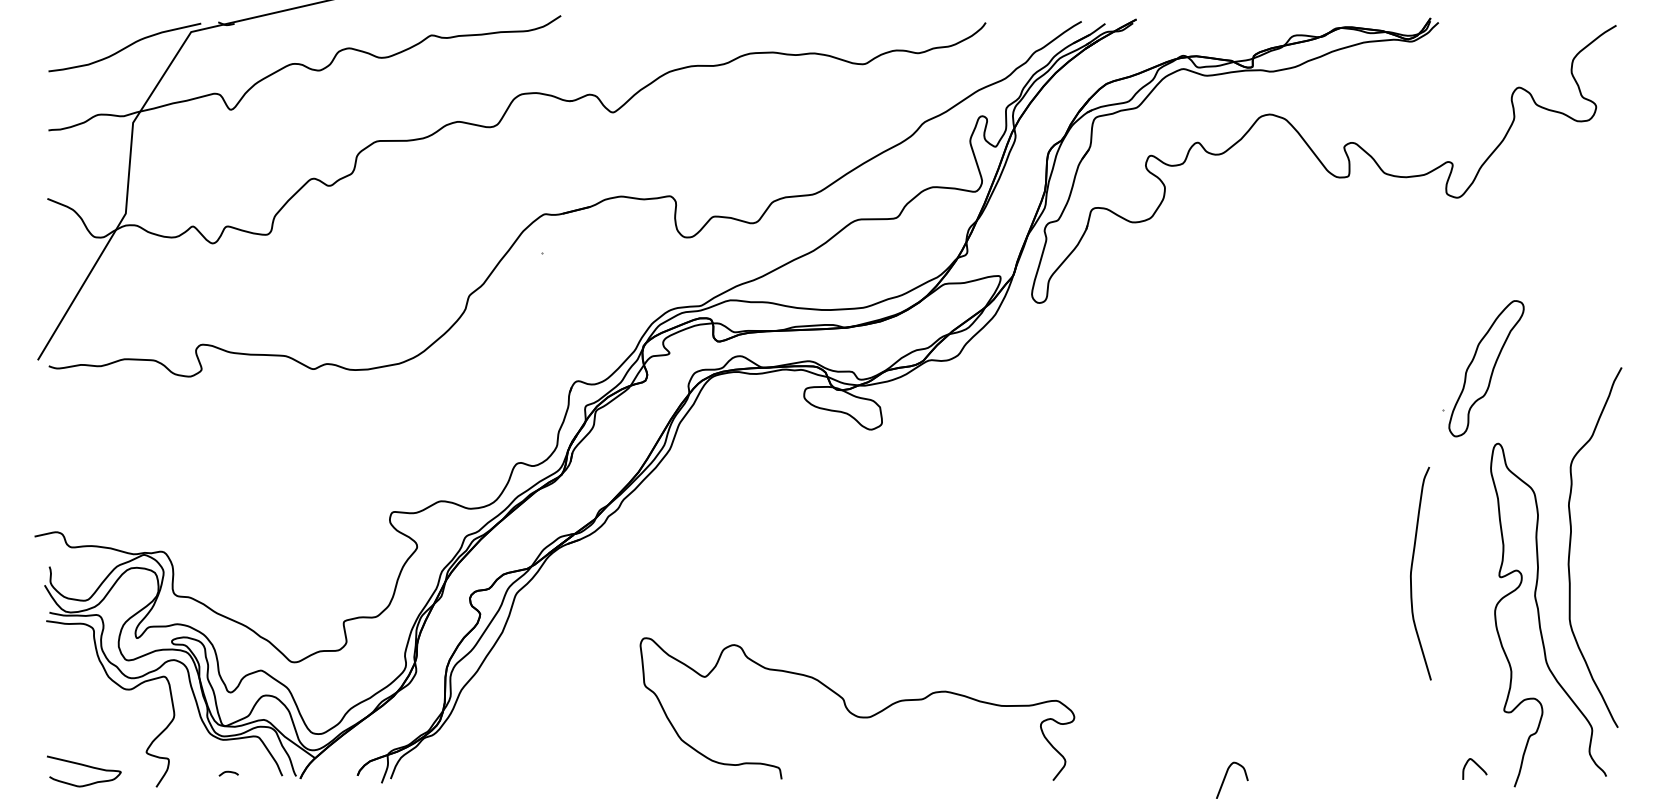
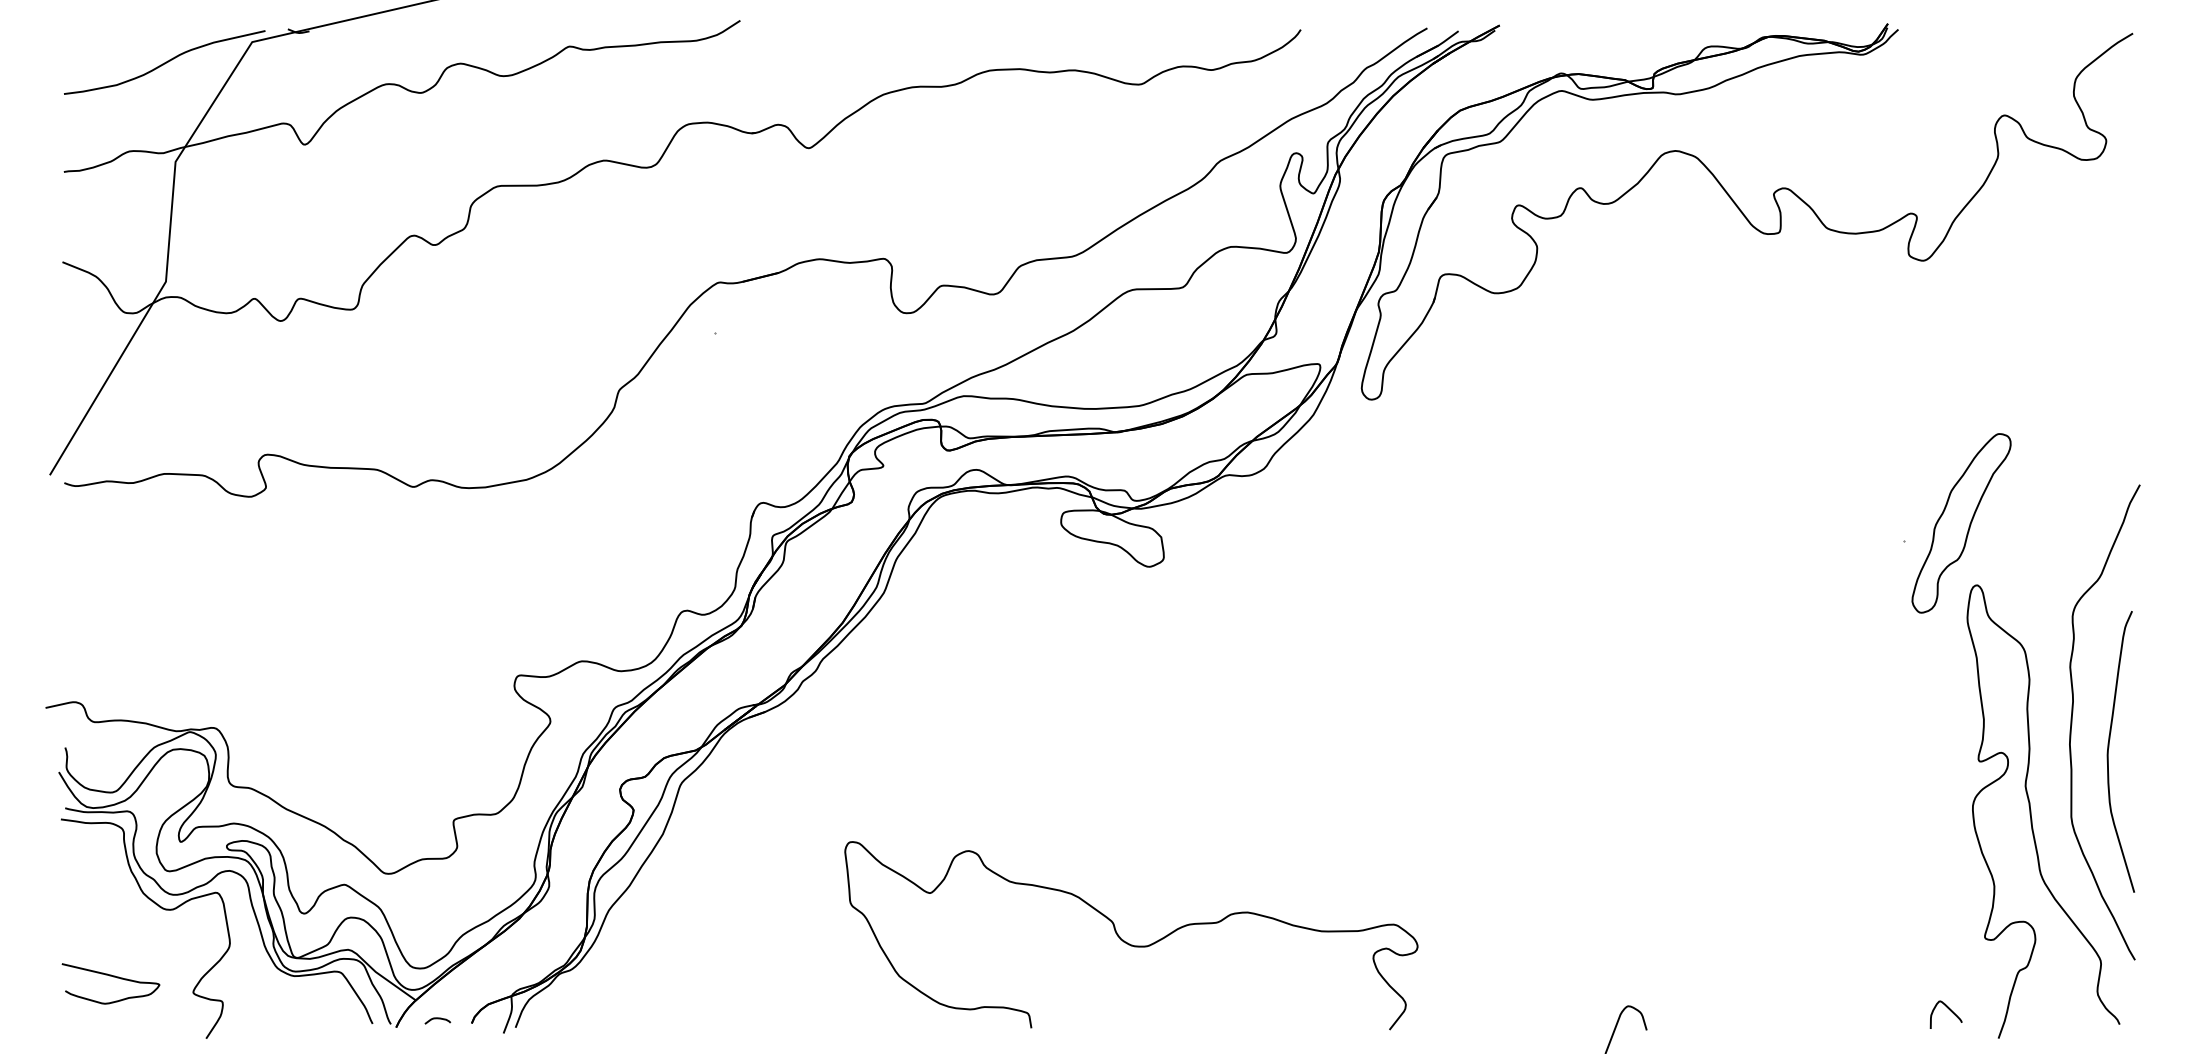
part: (1486, 368) -> (1961, 523), moved
curve: (1412, 570) -> (2109, 747), moved
curve: (86, 766) -> (113, 977), moved
curve: (228, 772) -> (437, 1019), moved

